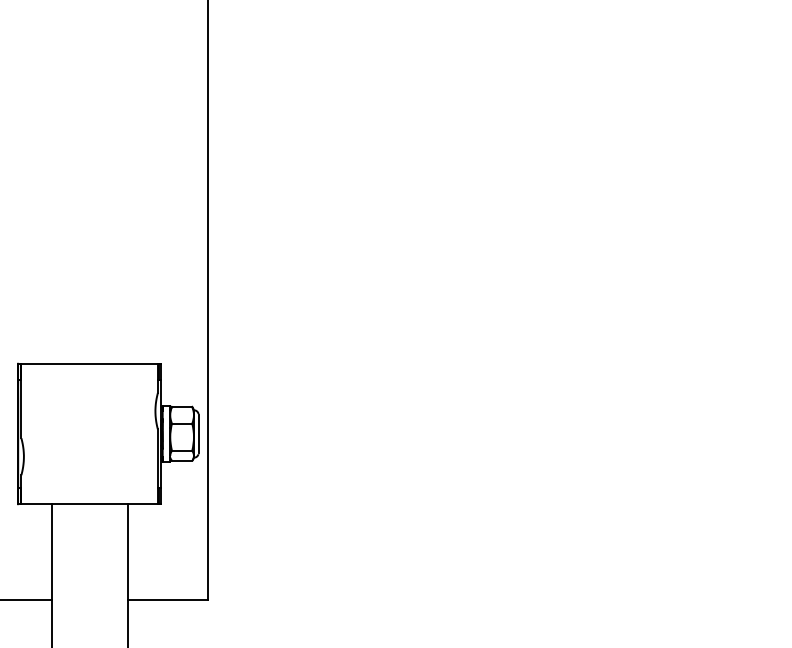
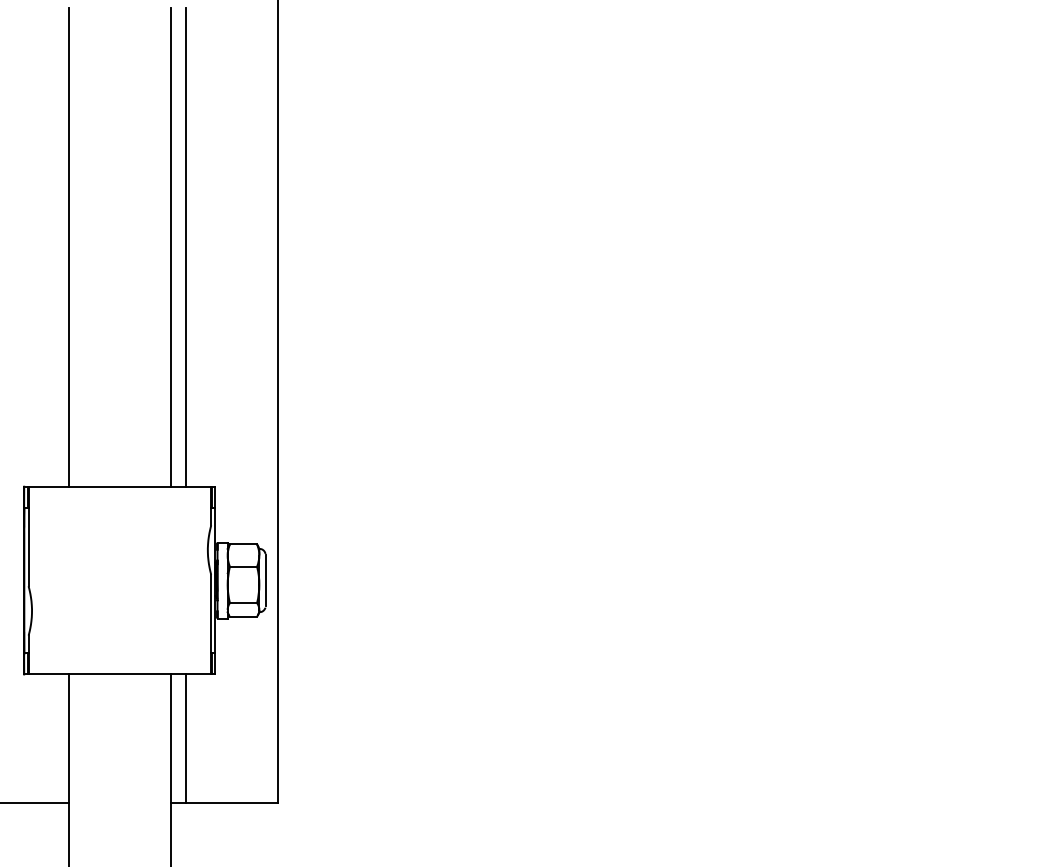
line: (51, 184) -> (69, 247), added
line: (127, 184) -> (170, 247), added
line: (138, 184) -> (185, 247), added
line: (138, 552) -> (185, 738), added

